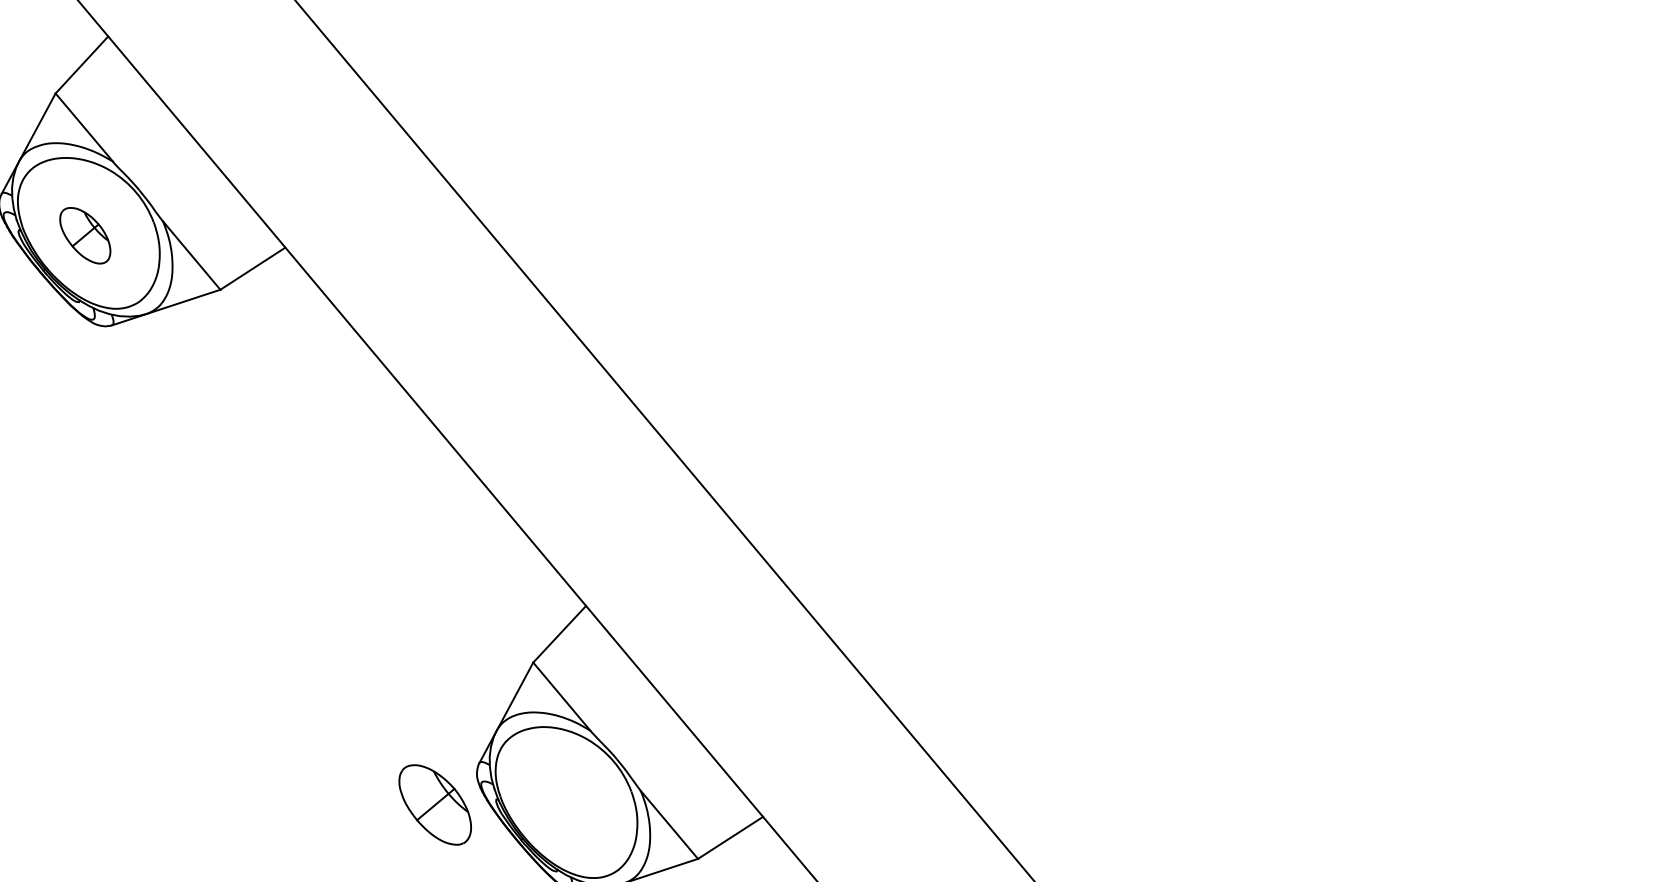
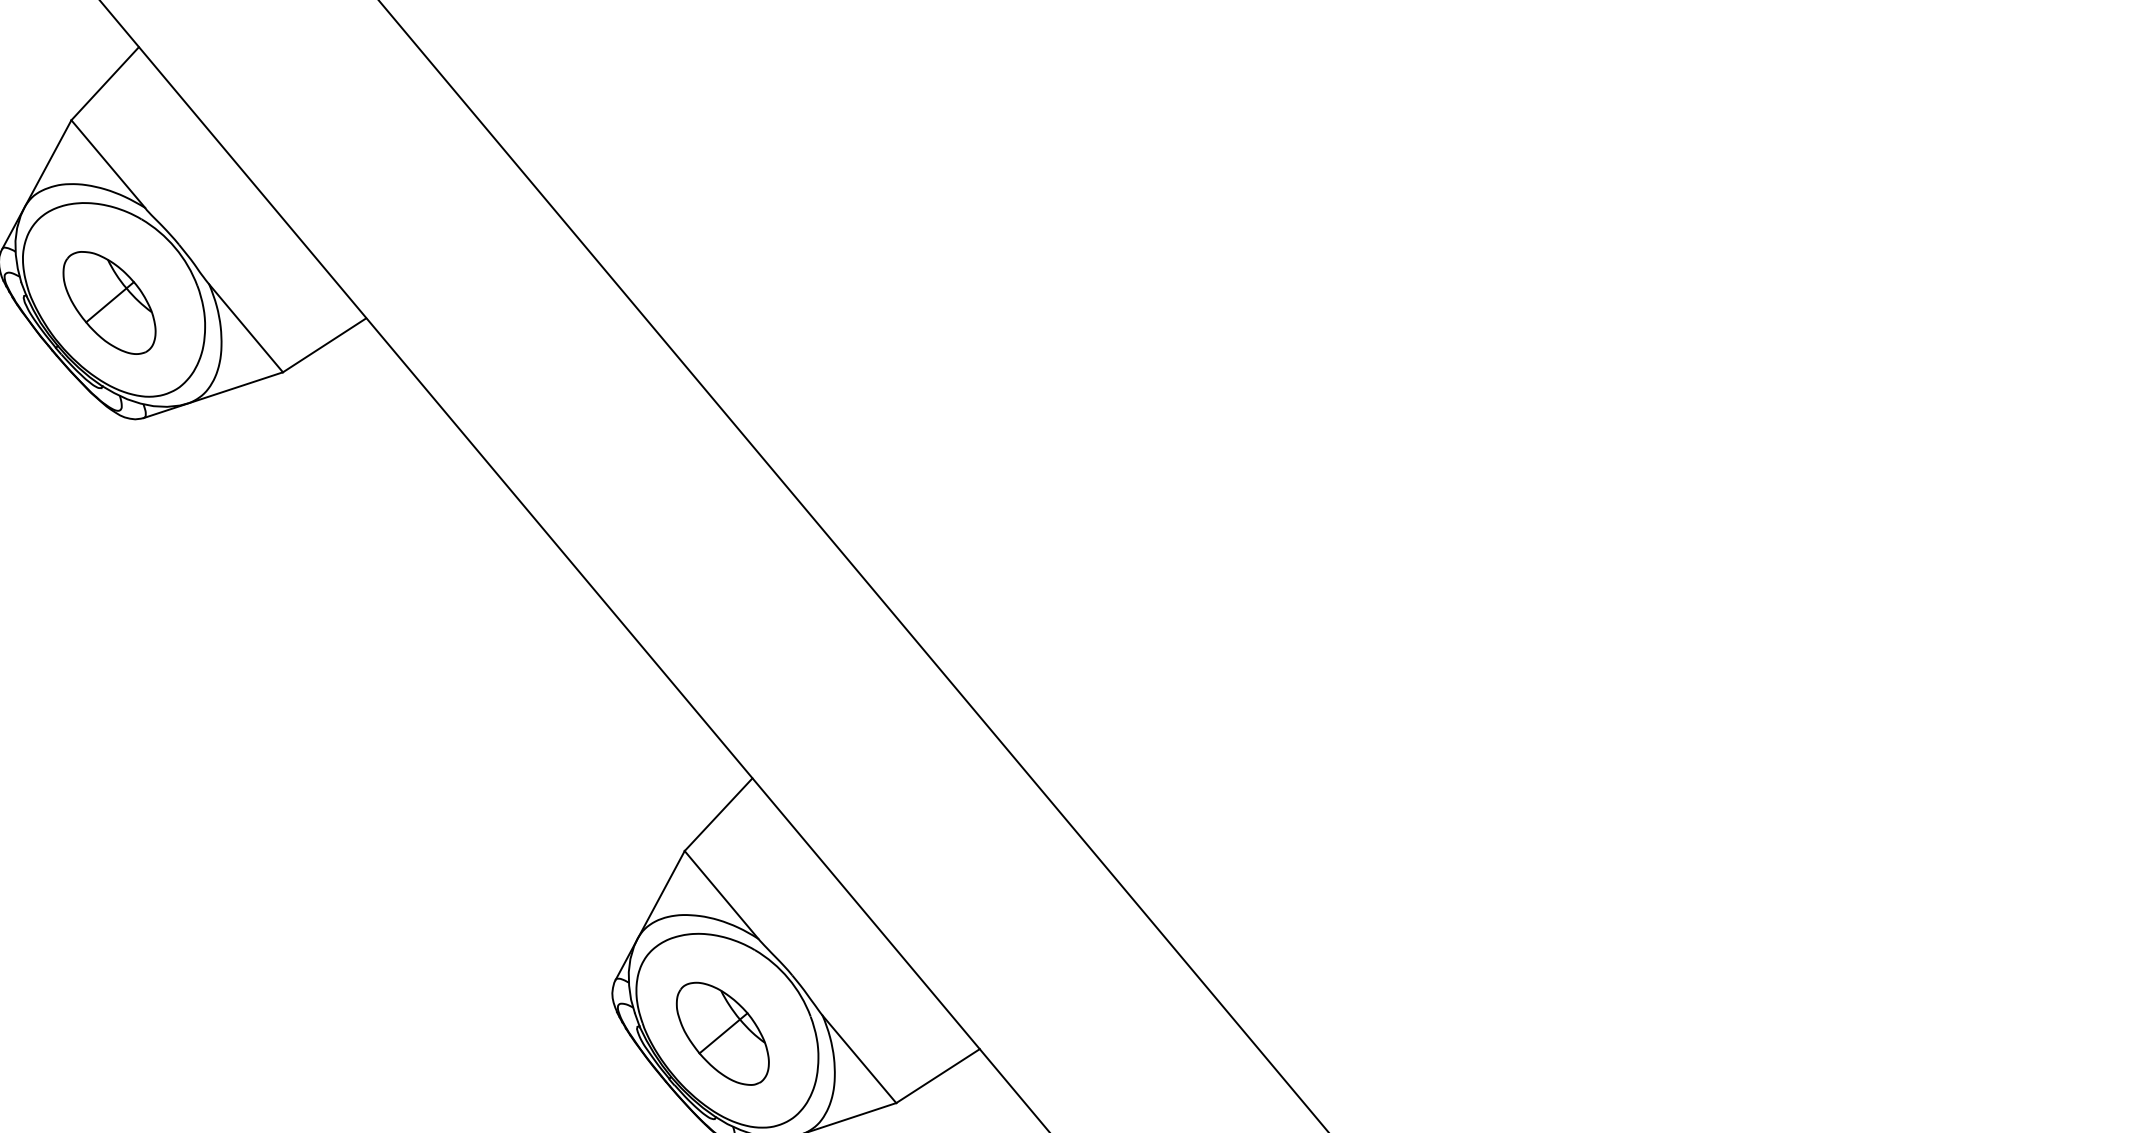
part: (85, 235) -> (109, 302), size x1.43
part: (434, 804) -> (722, 1033), moved

